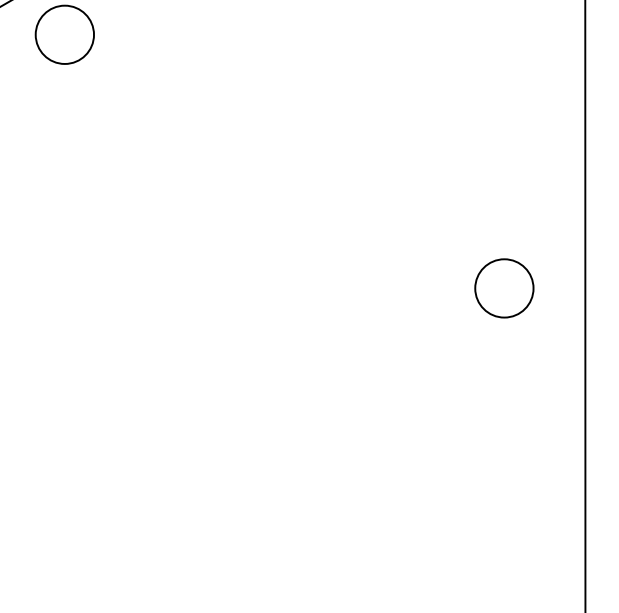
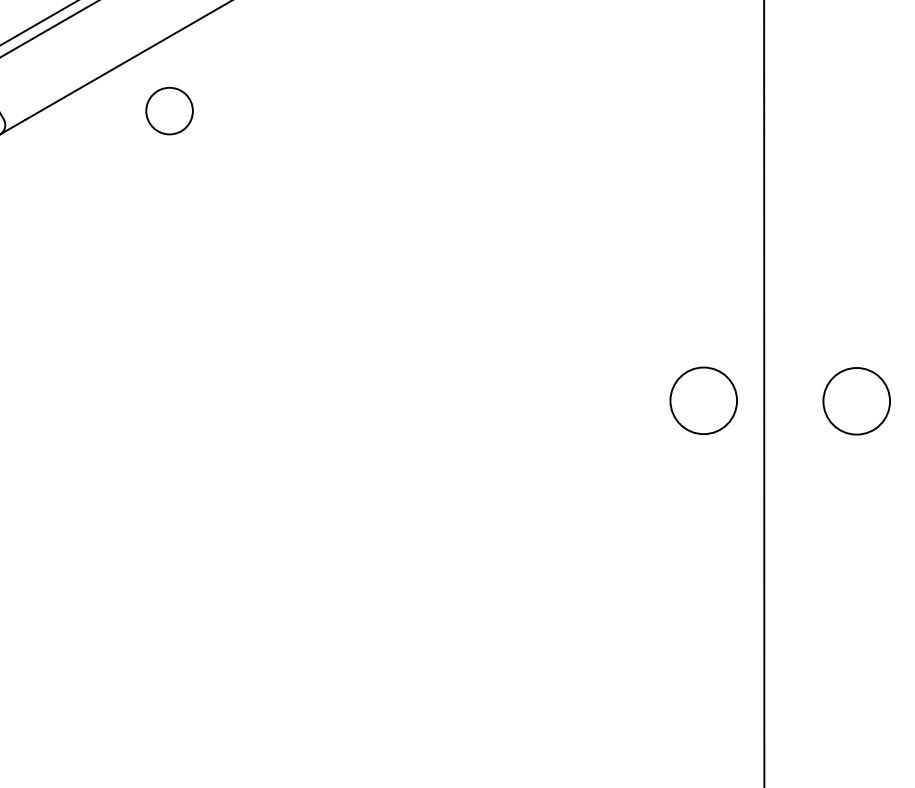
circle: (64, 34) -> (169, 110), size x0.7
circle: (504, 288) -> (703, 400), moved

